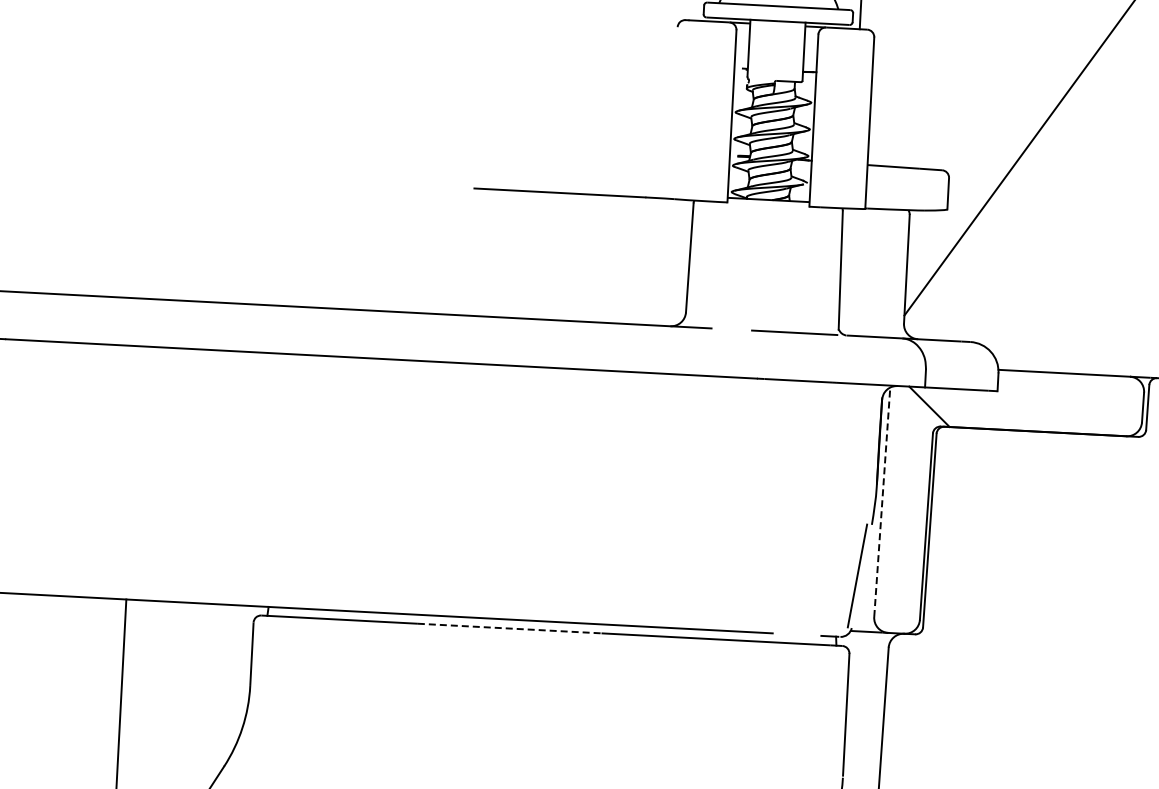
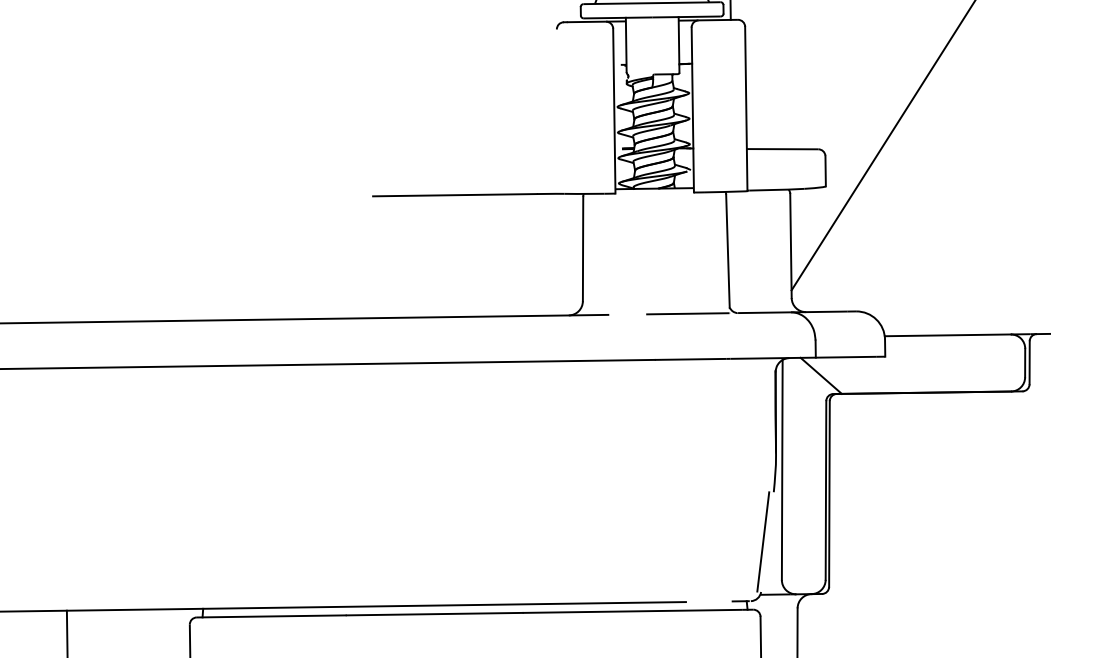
line: (882, 502) -> (782, 470), dashed -> solid
line: (509, 628) -> (434, 614), dashed -> solid

